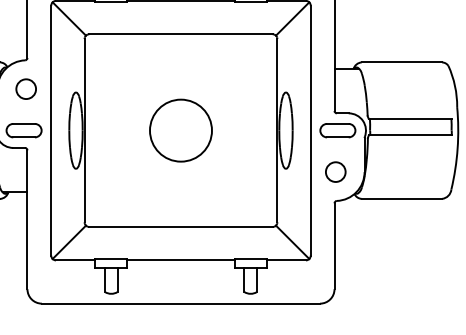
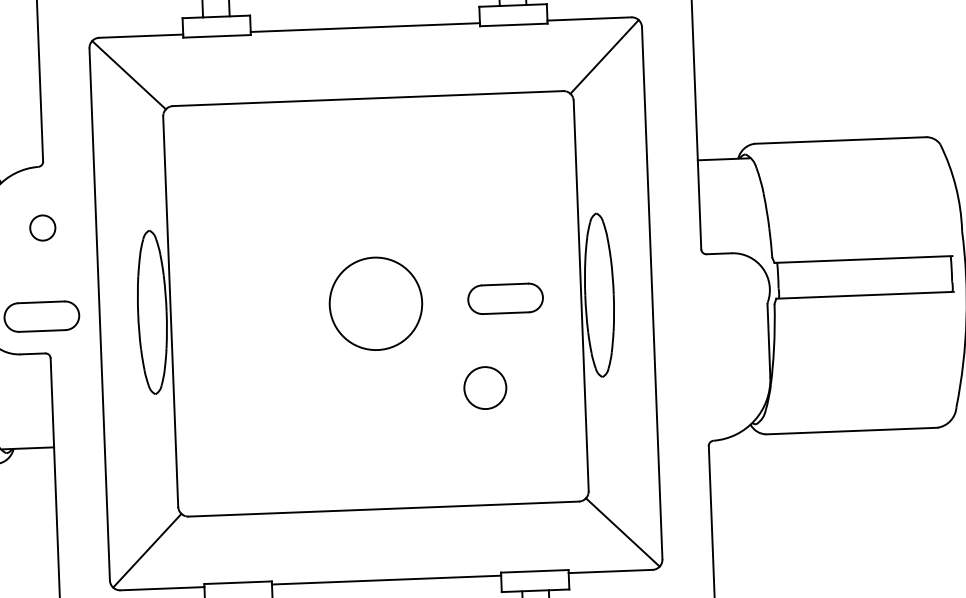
circle: (25, 88) -> (41, 226), size x0.6
circle: (180, 130) -> (374, 303), size x0.7
part: (337, 130) -> (504, 298), moved
circle: (335, 171) -> (484, 386), moved

